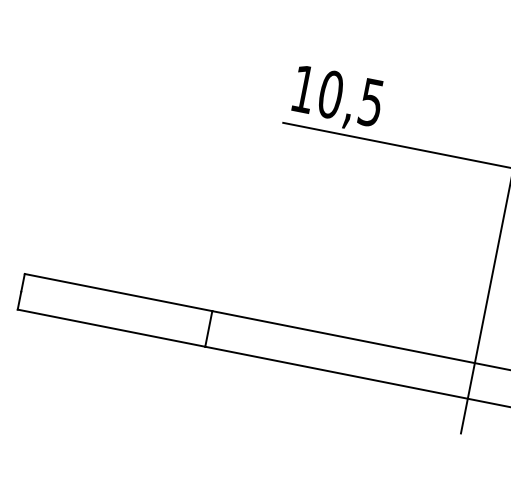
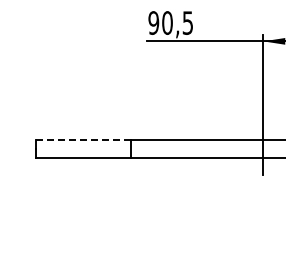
text: (303, 88) -> (153, 22), 10,5 -> 90,5
line: (117, 291) -> (82, 139), solid -> dashed

